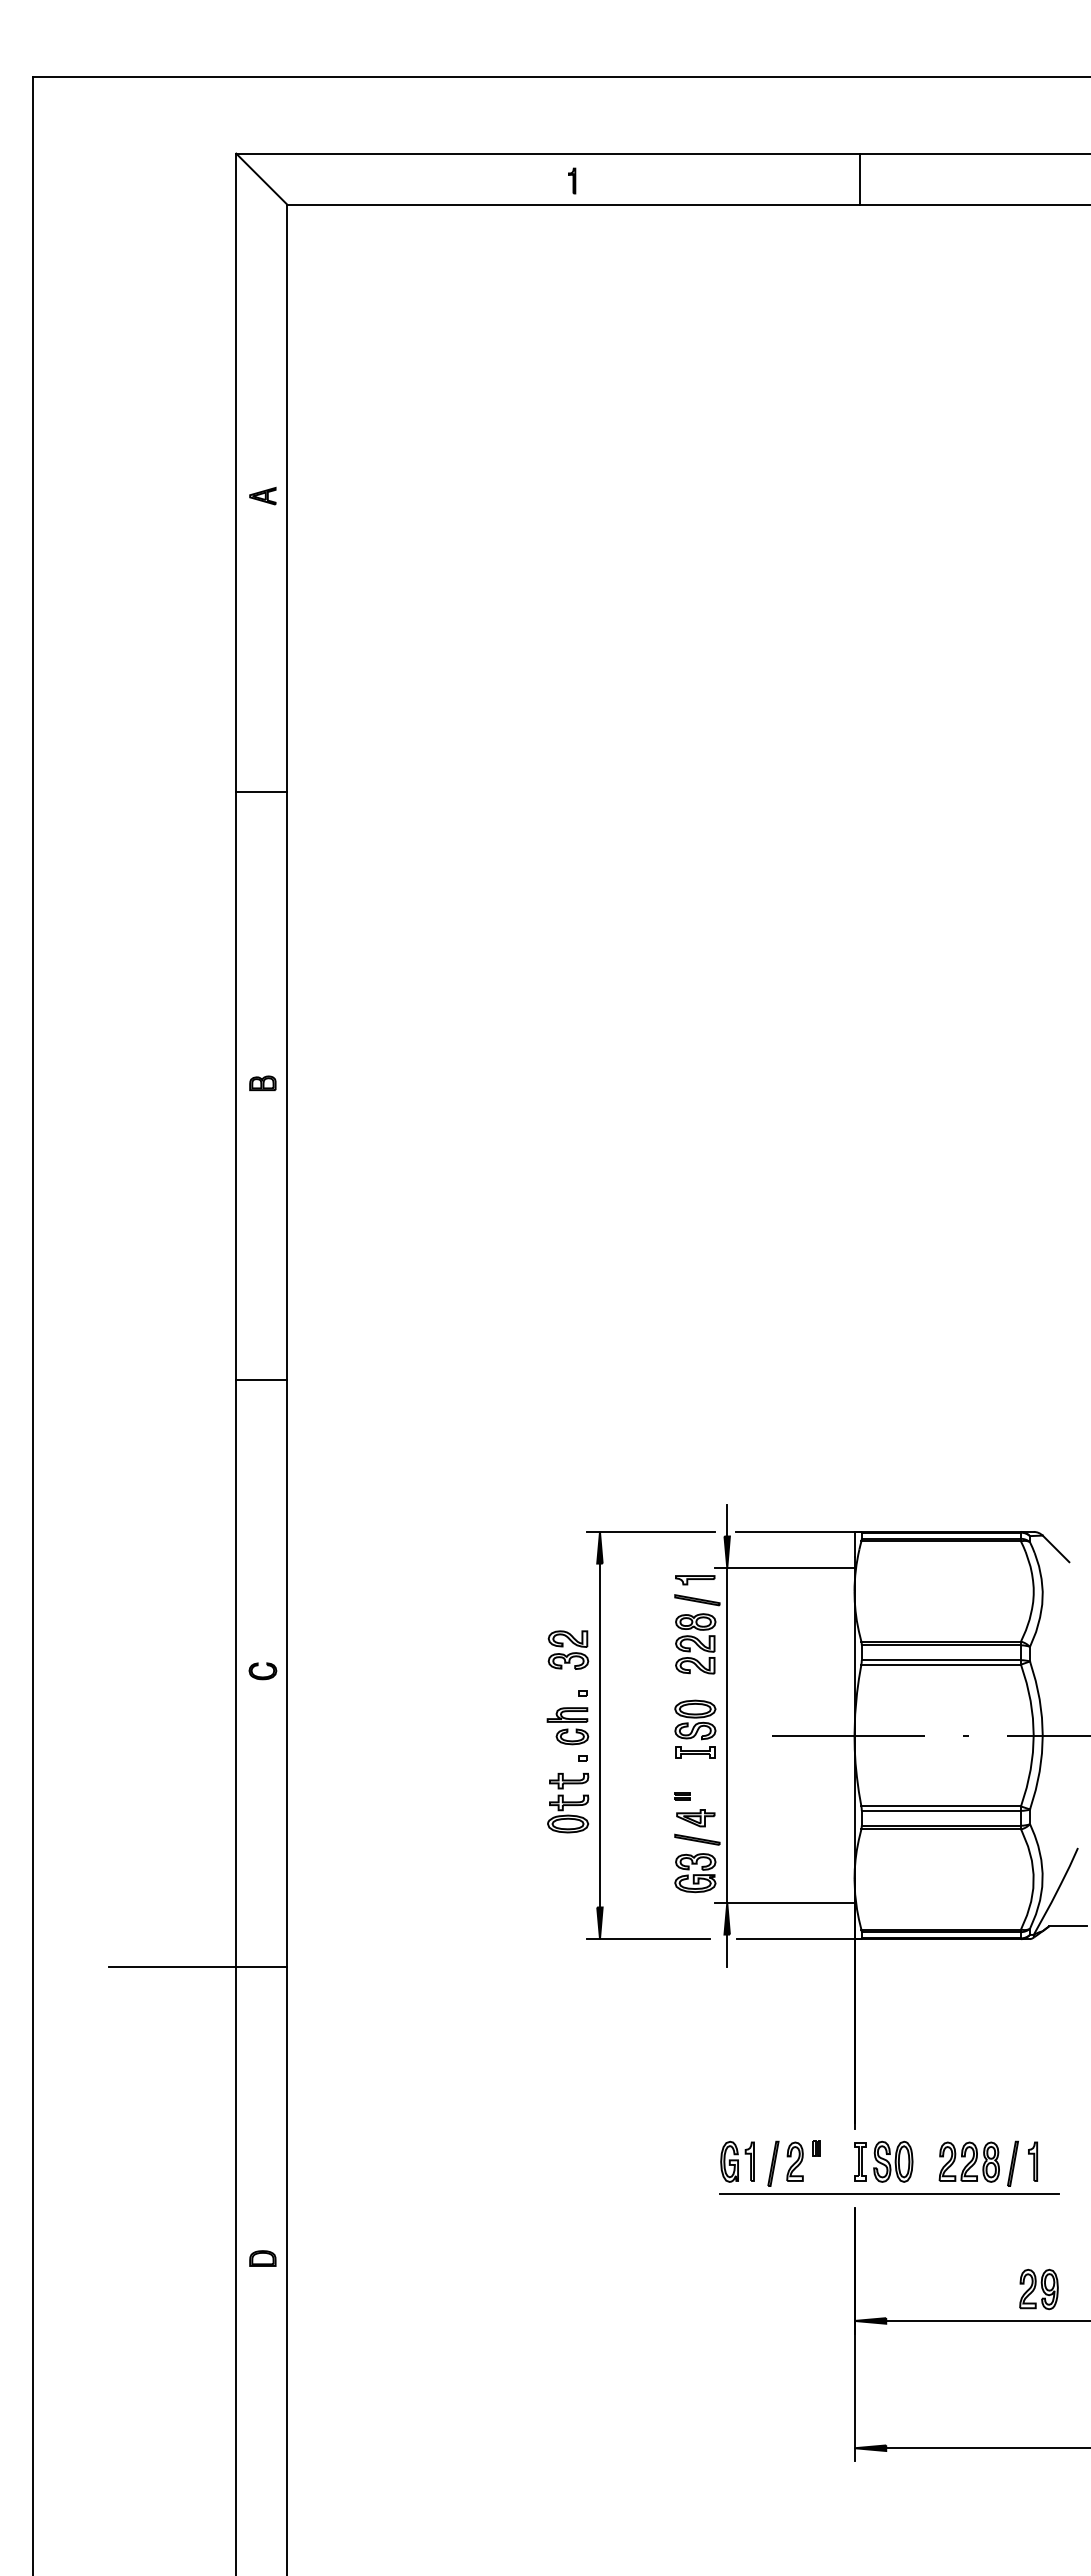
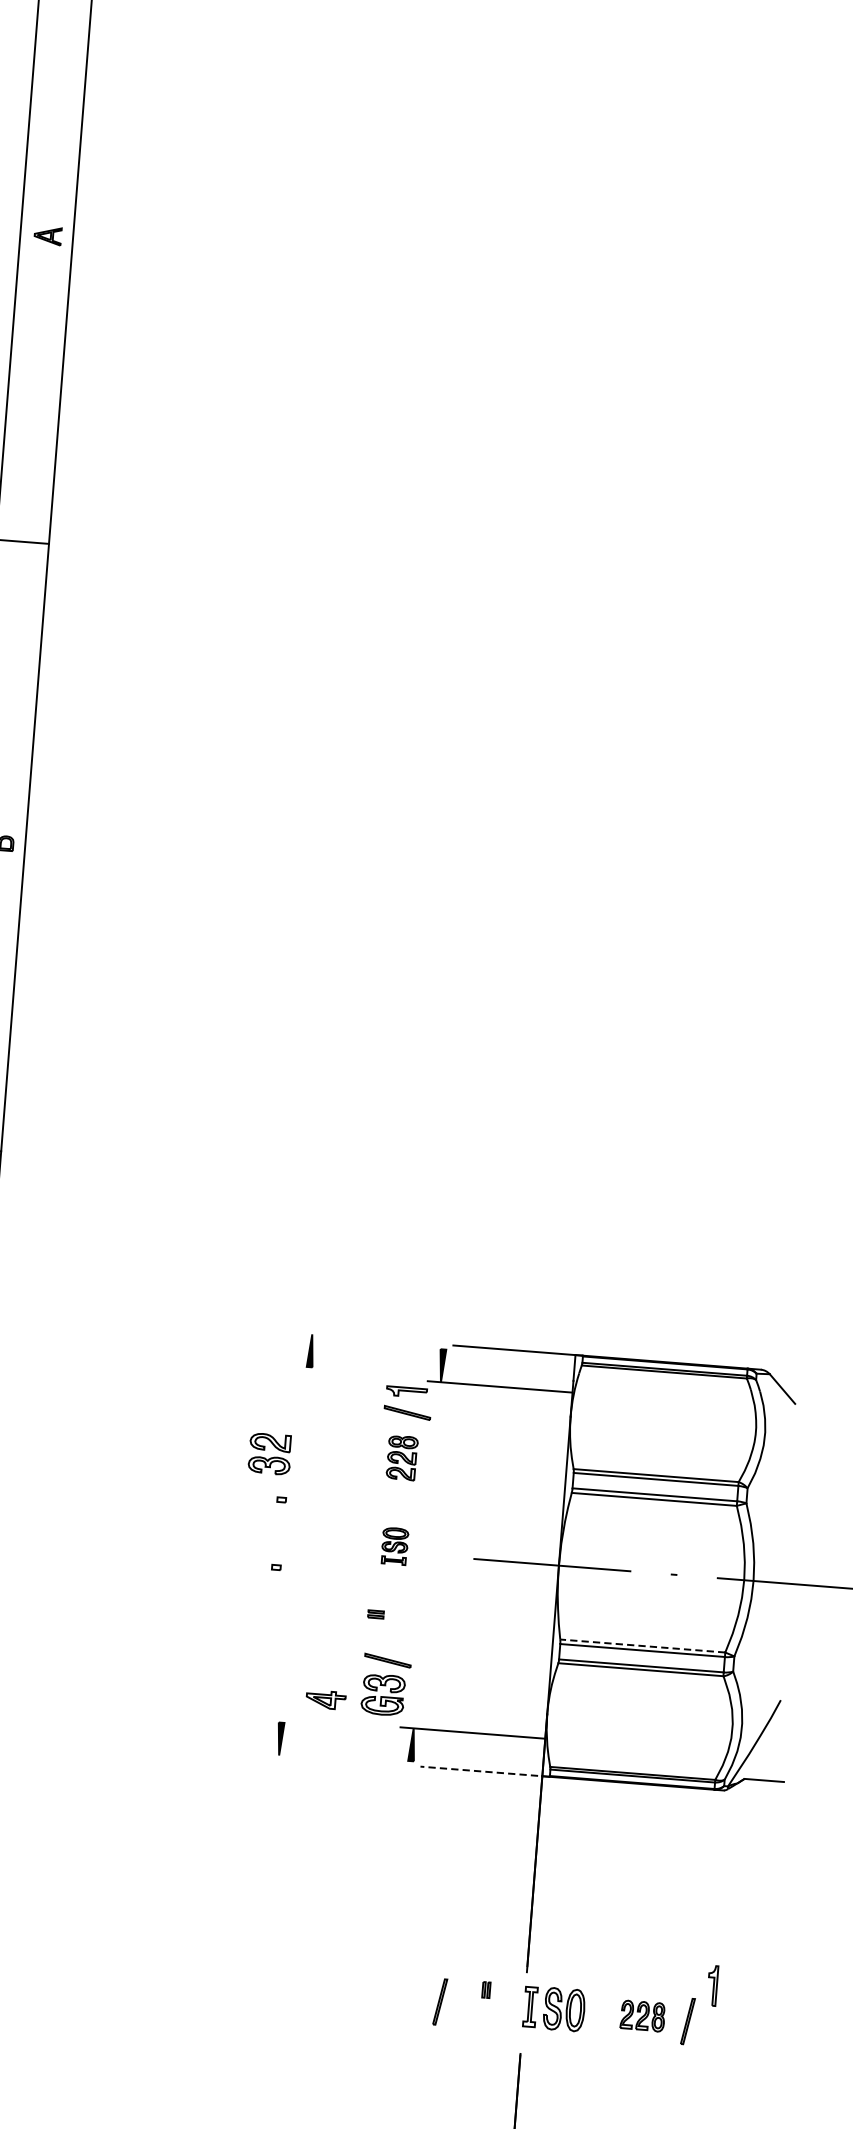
line: (727, 1520) -> (445, 1332), removed
line: (650, 1531) -> (364, 1338), removed
part: (695, 1643) -> (401, 1457), size x0.7
part: (567, 1726) -> (262, 1532), removed
part: (695, 1728) -> (395, 1545), size x0.6
line: (600, 1735) -> (296, 1544), removed
line: (727, 1735) -> (427, 1555), removed
part: (568, 1803) -> (257, 1612), removed
line: (941, 1806) -> (643, 1646), solid -> dashed
part: (695, 1818) -> (325, 1700), moved
line: (648, 1939) -> (329, 1759), removed
line: (798, 1939) -> (484, 1772), solid -> dashed
line: (727, 1950) -> (410, 1777), removed
part: (737, 2161) -> (403, 1996), removed
part: (794, 2161) -> (462, 2001), removed
part: (968, 2161) -> (642, 2015), size x0.7
part: (1033, 2161) -> (713, 1985), moved
line: (888, 2193) -> (556, 2042), removed

